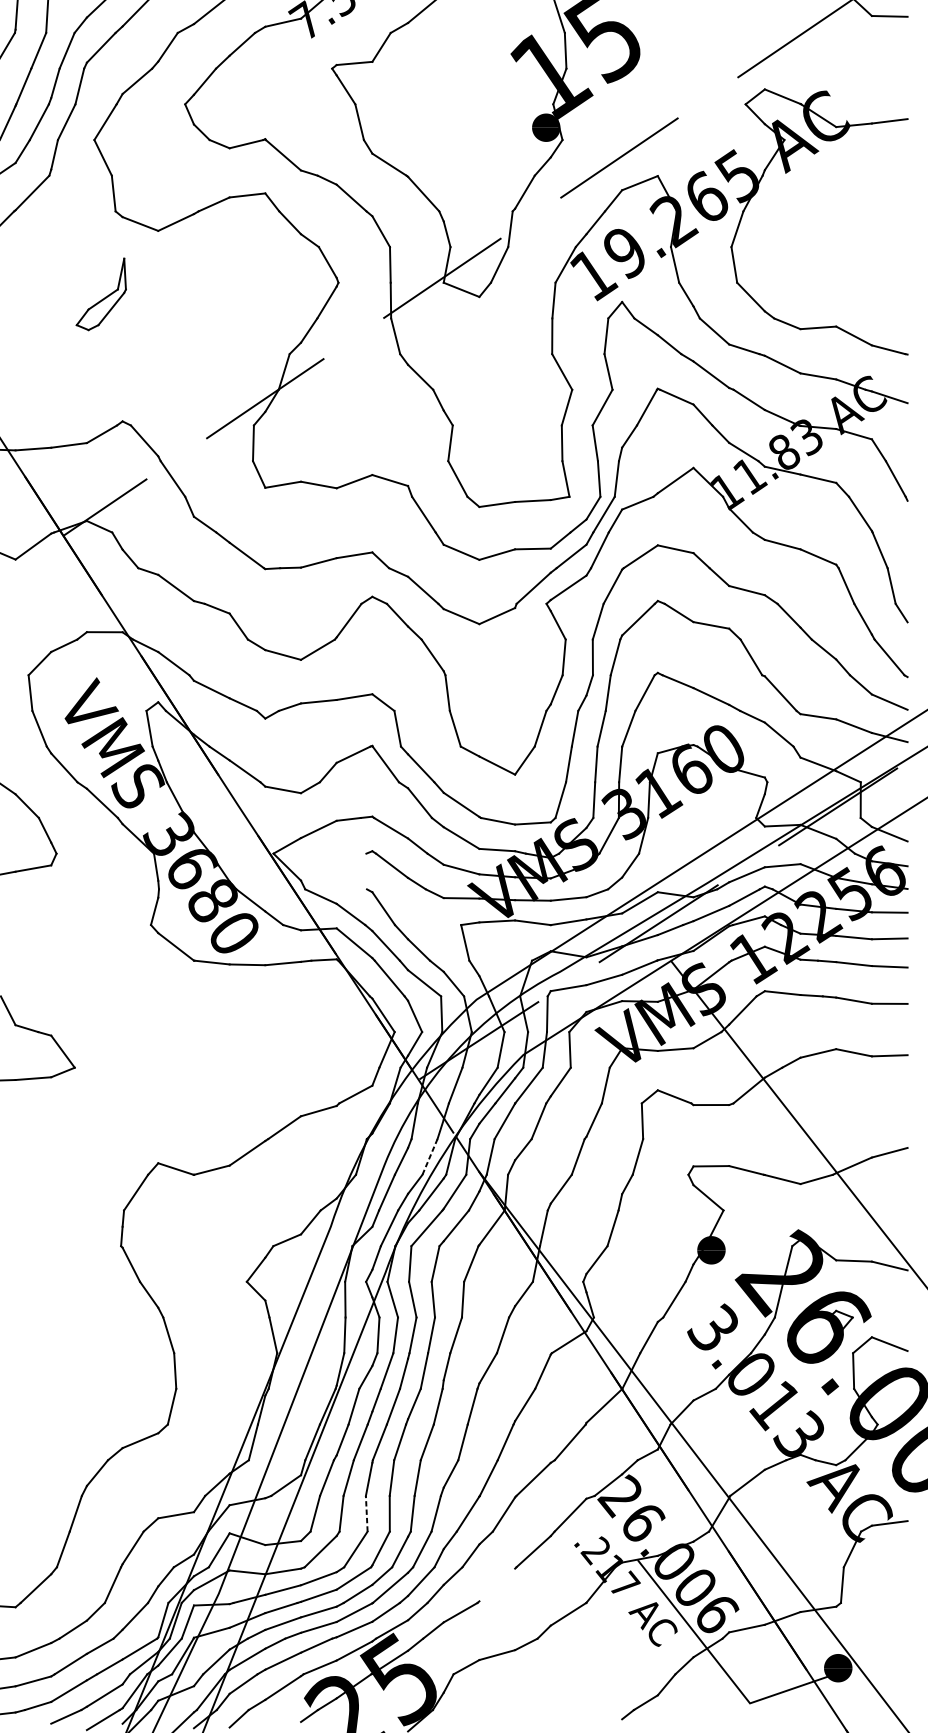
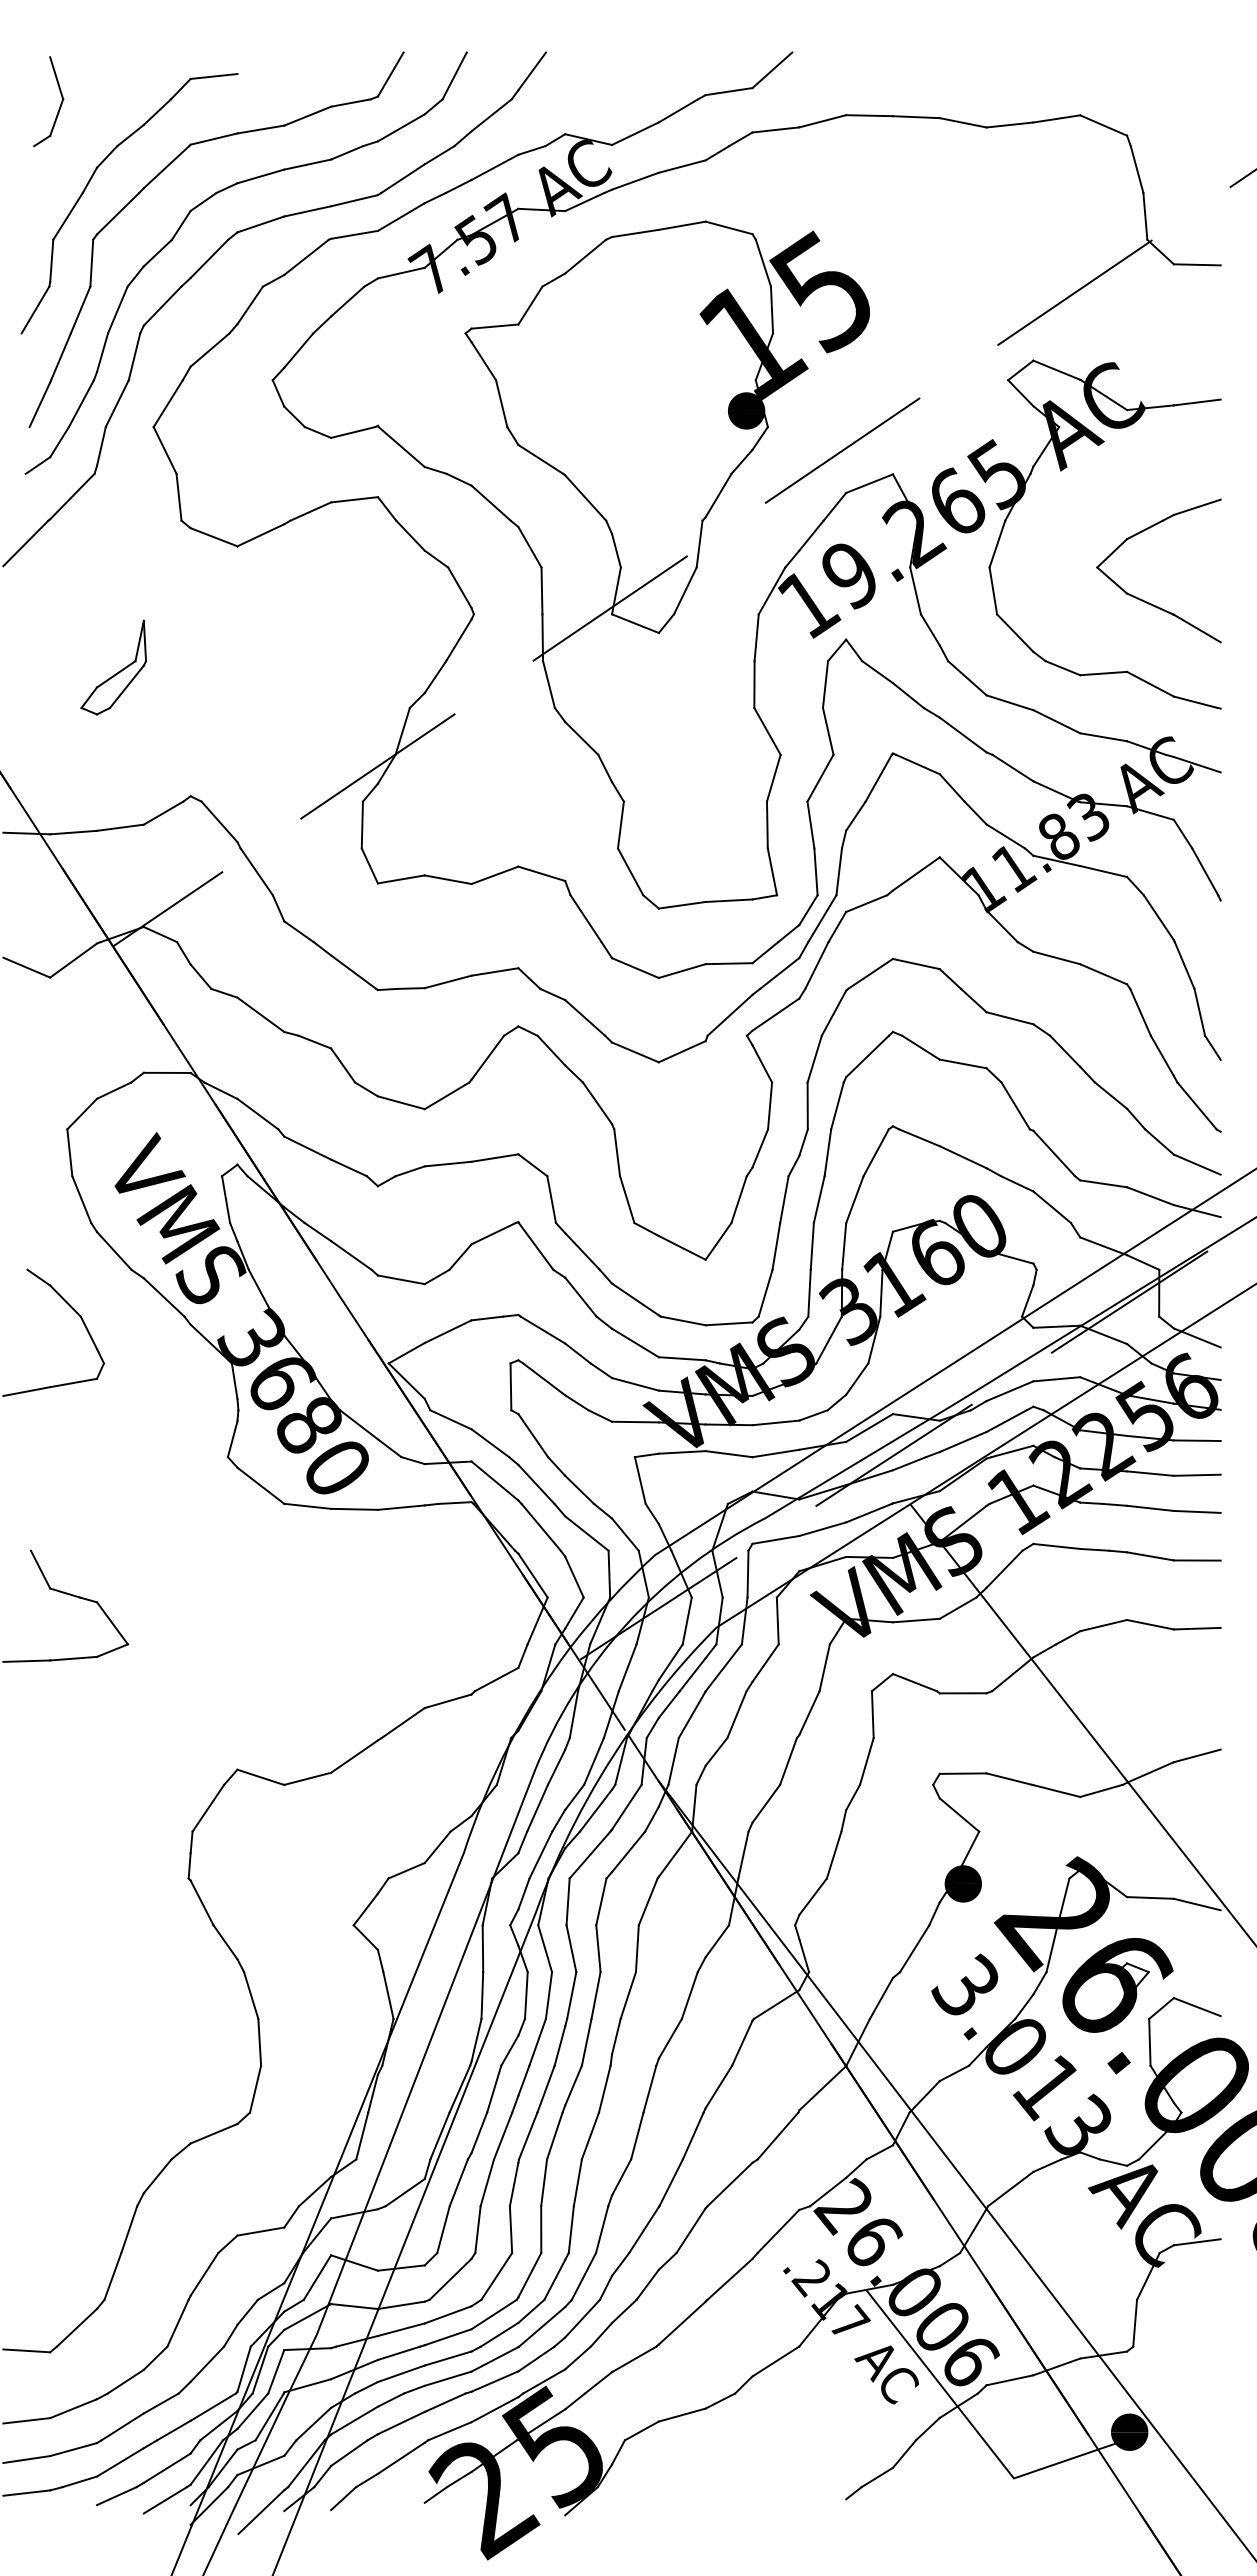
part: (850, 272) -> (1145, 600), added
part: (102, 298) -> (115, 673), moved
line: (366, 871) -> (510, 1386), added
line: (430, 1156) -> (594, 1760), dashed -> solid
line: (367, 1513) -> (511, 2229), dashed -> solid
line: (496, 1584) -> (681, 2322), added

